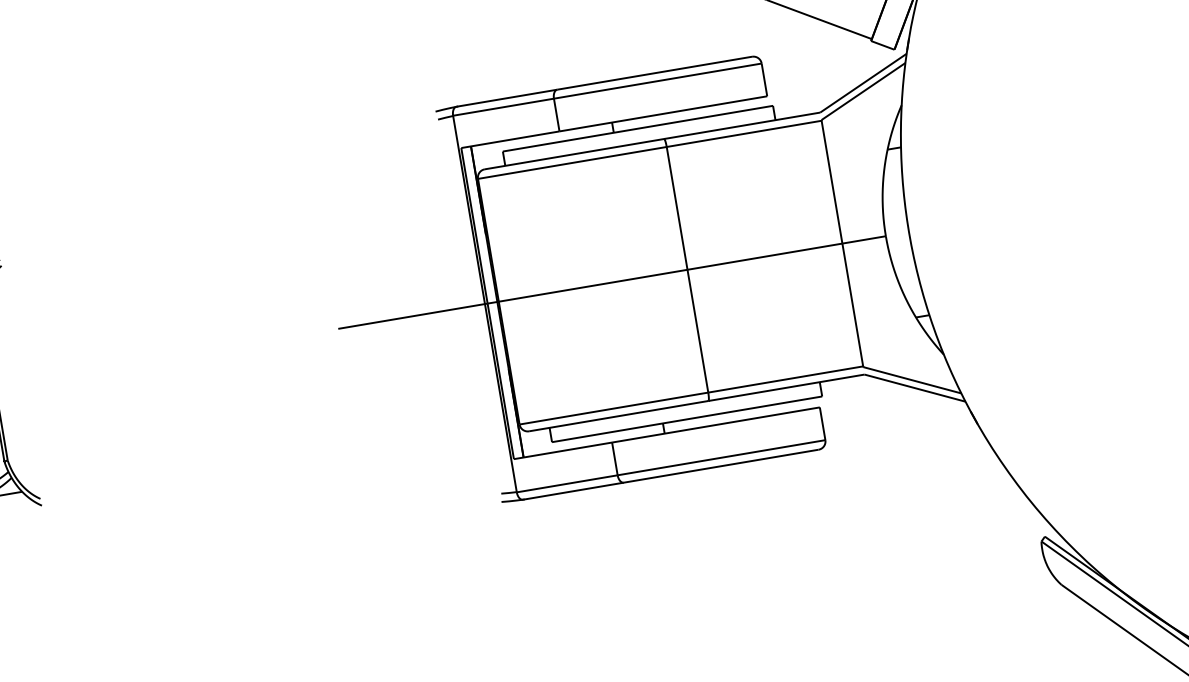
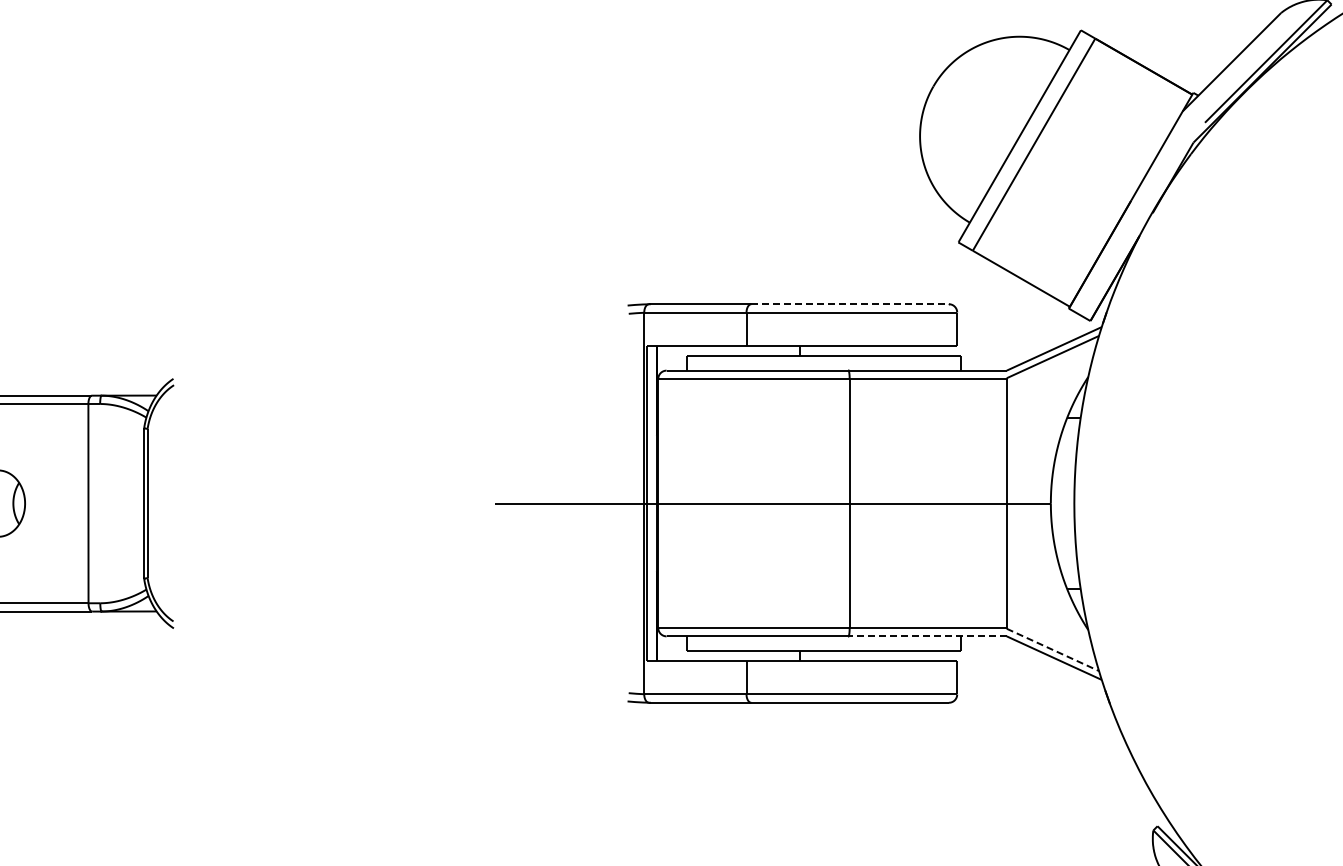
line: (656, 73) -> (851, 304), solid -> dashed
line: (911, 379) -> (1052, 649), solid -> dashed
line: (786, 387) -> (927, 636), solid -> dashed

